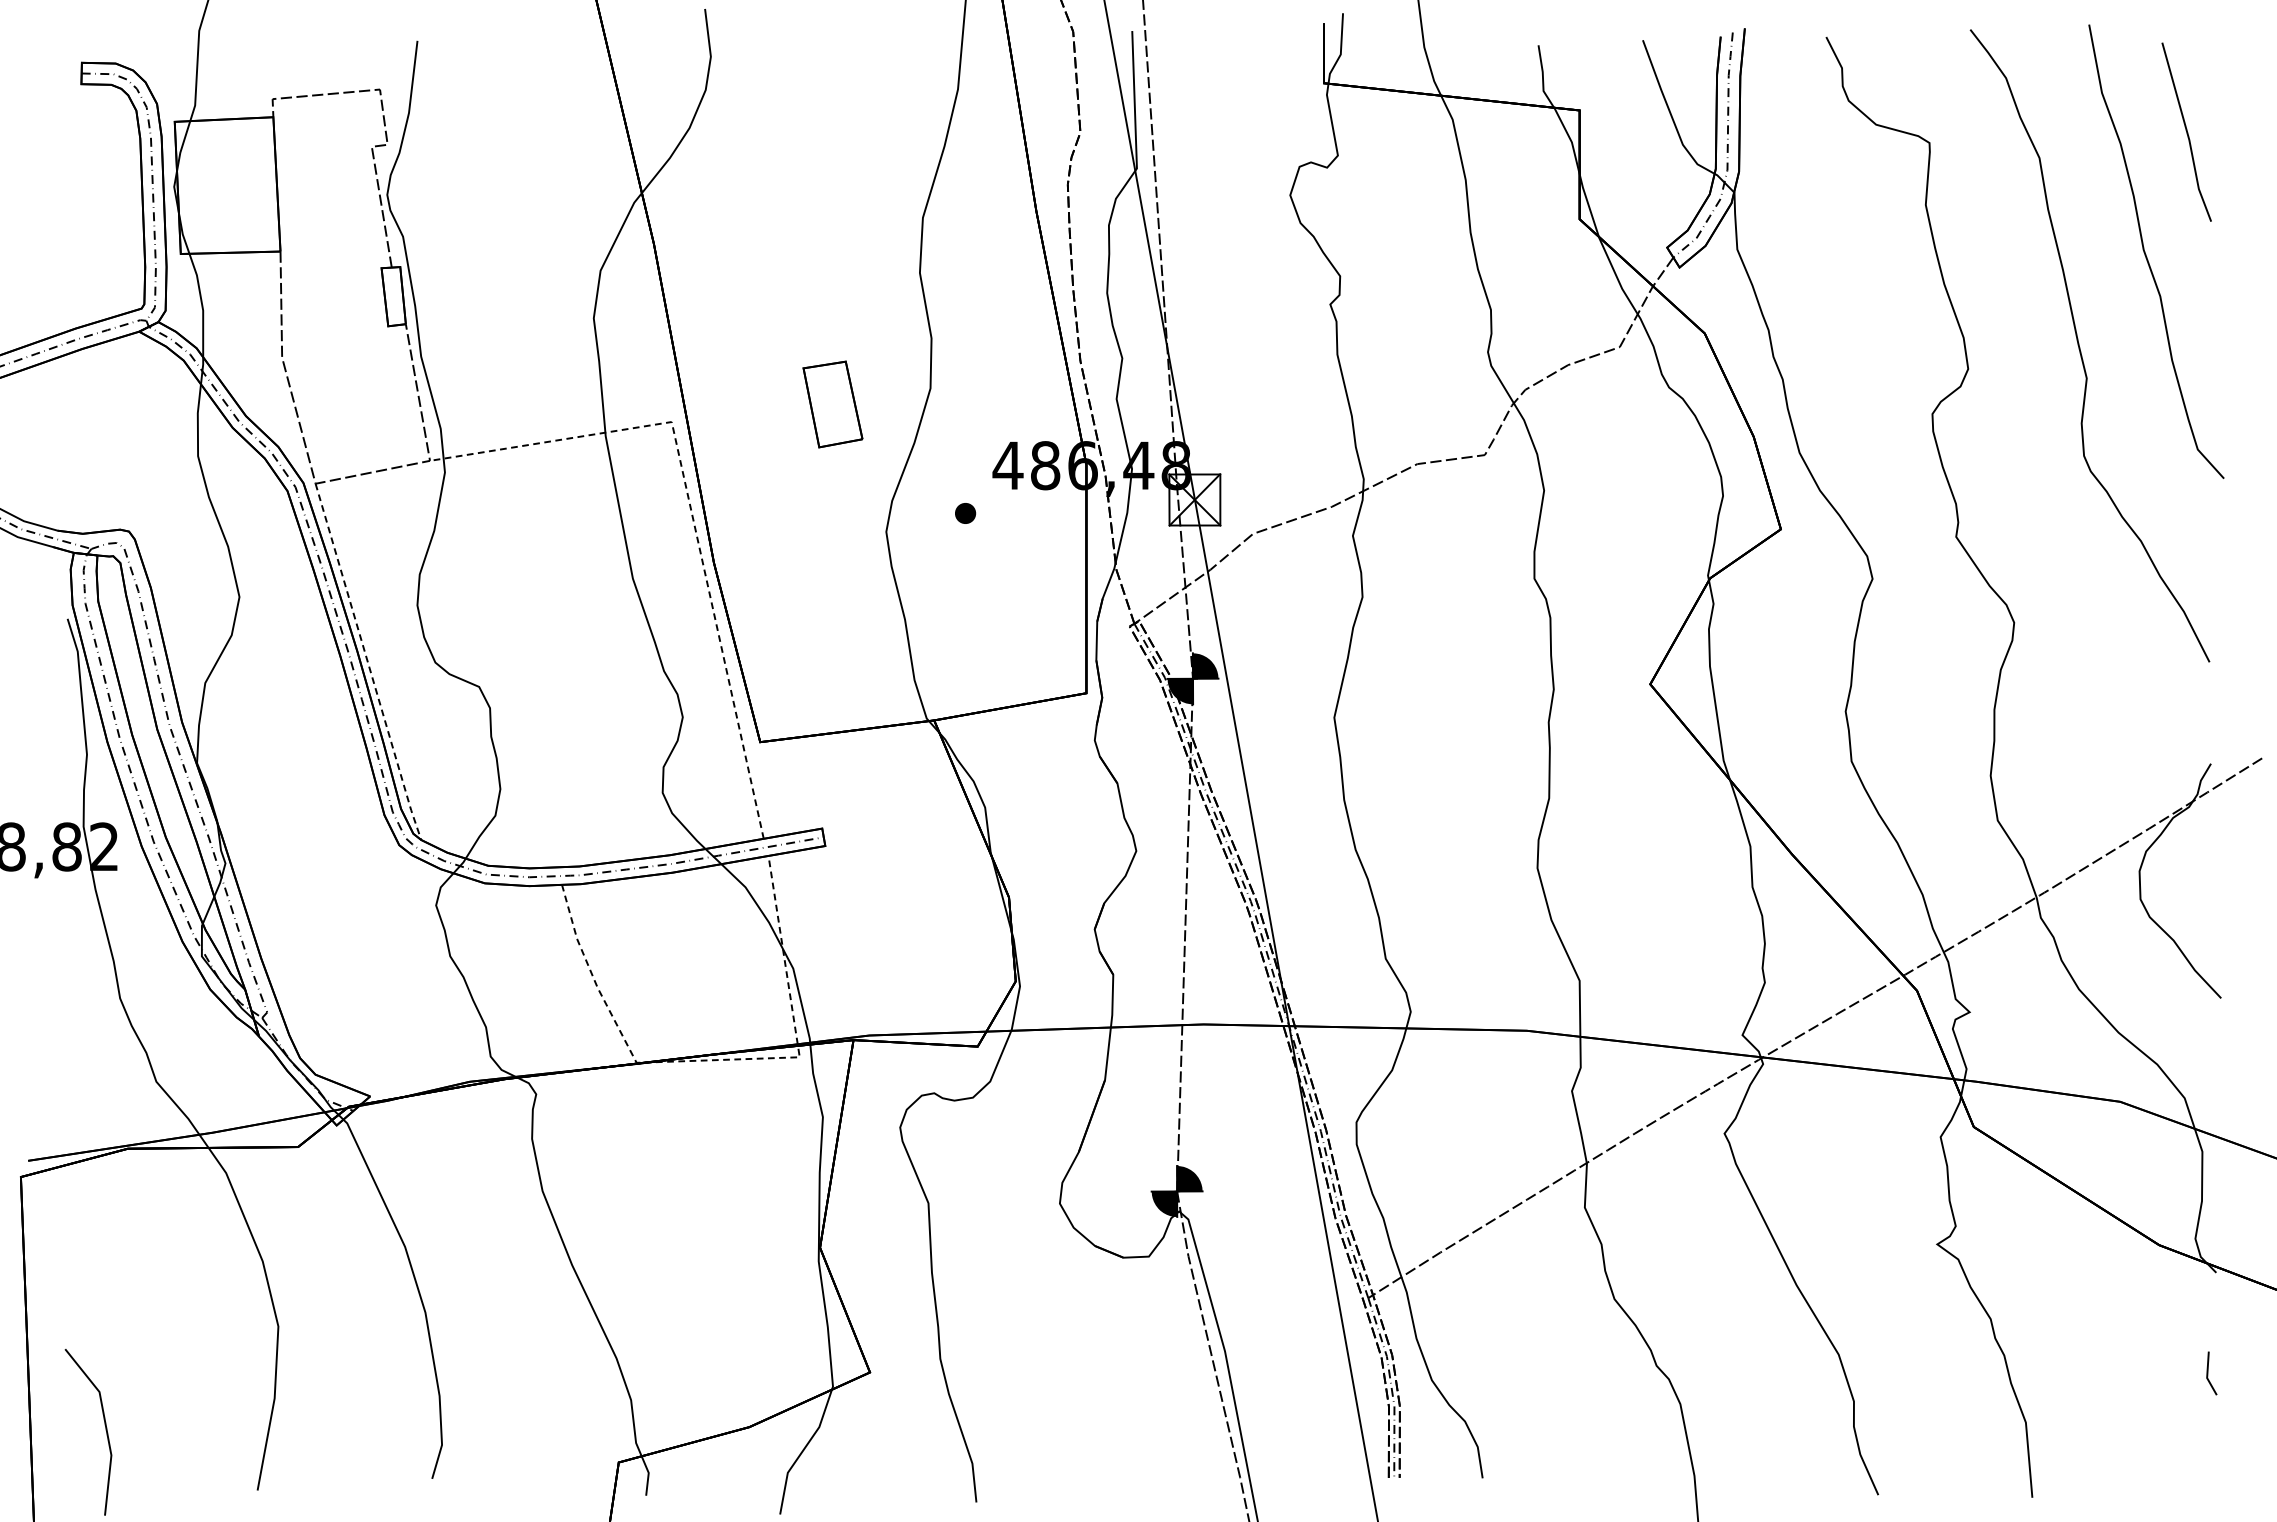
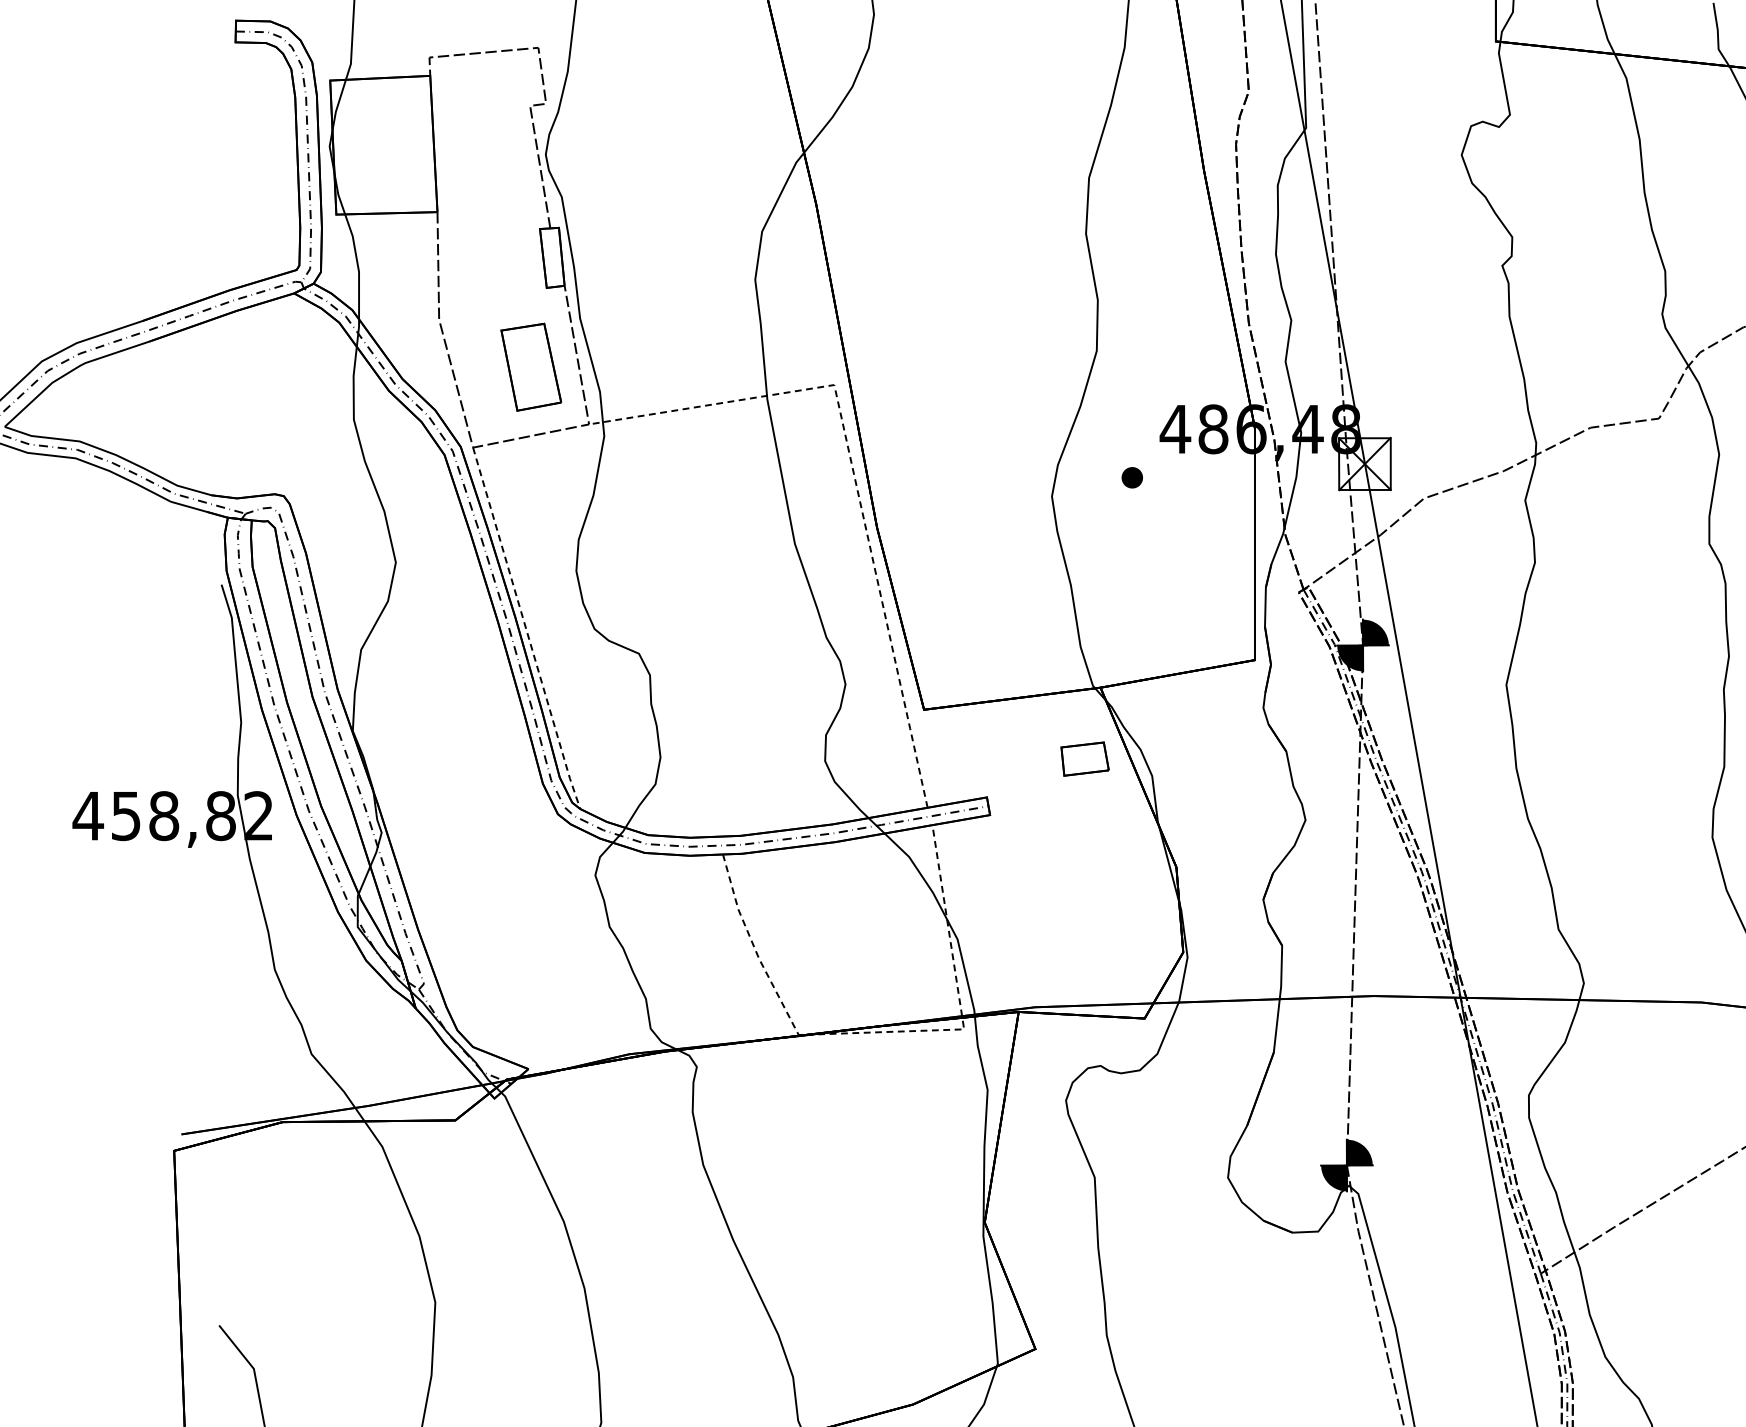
part: (832, 404) -> (530, 367), moved
part: (918, 790) -> (1084, 758), added

